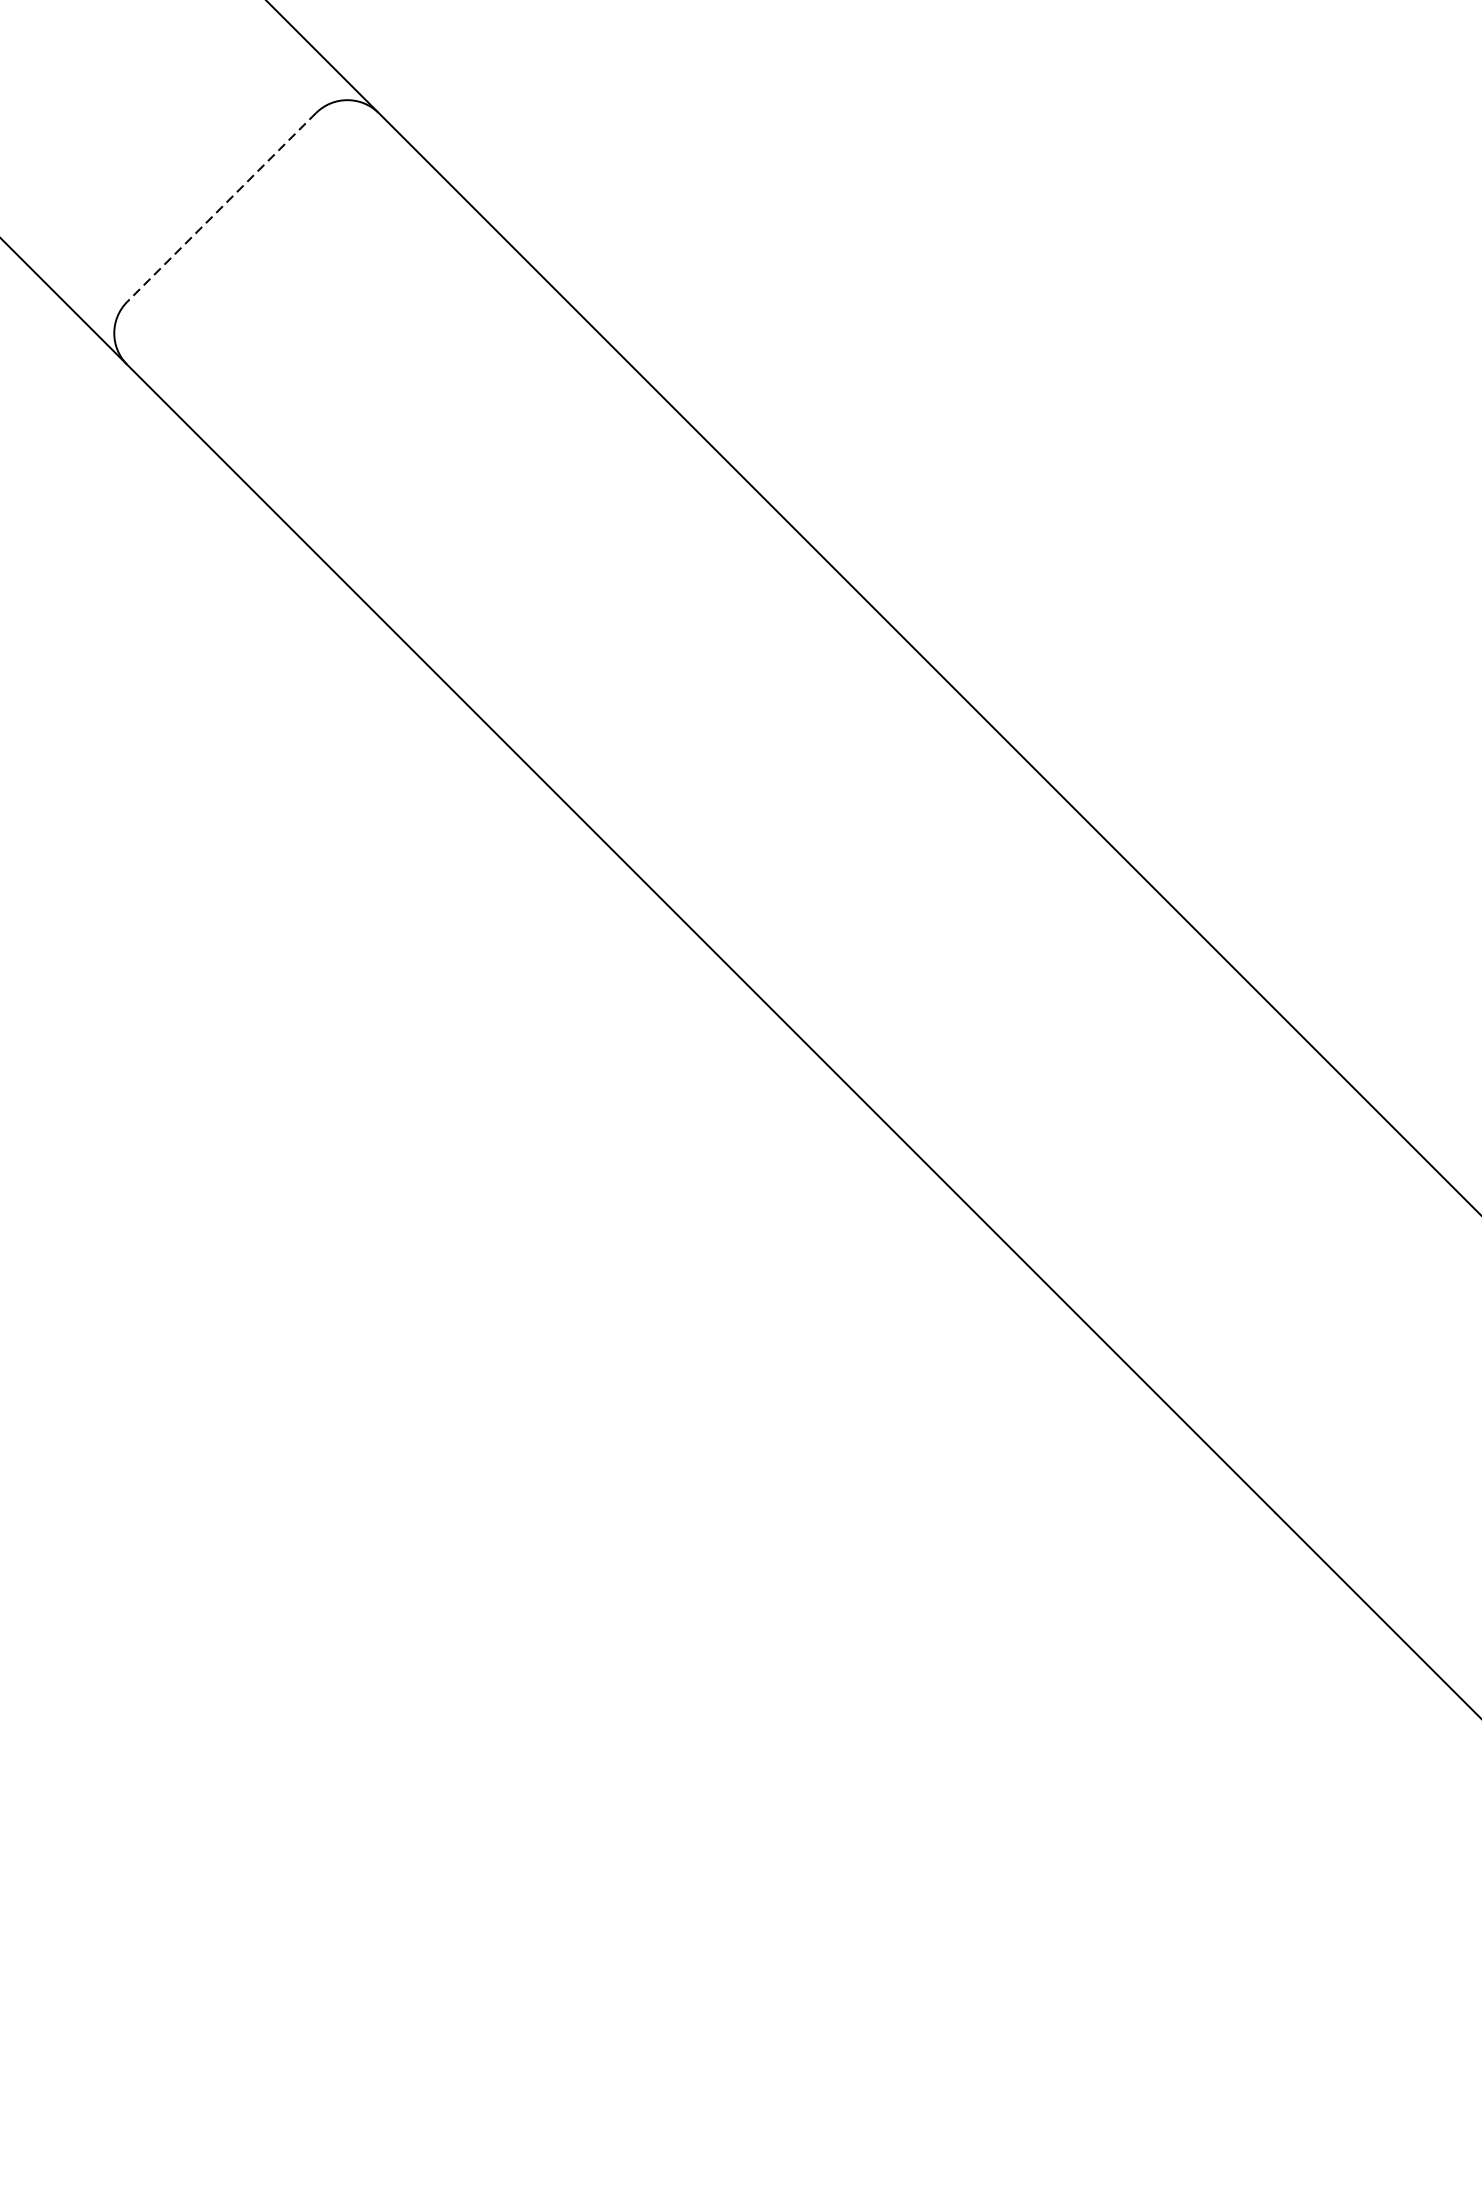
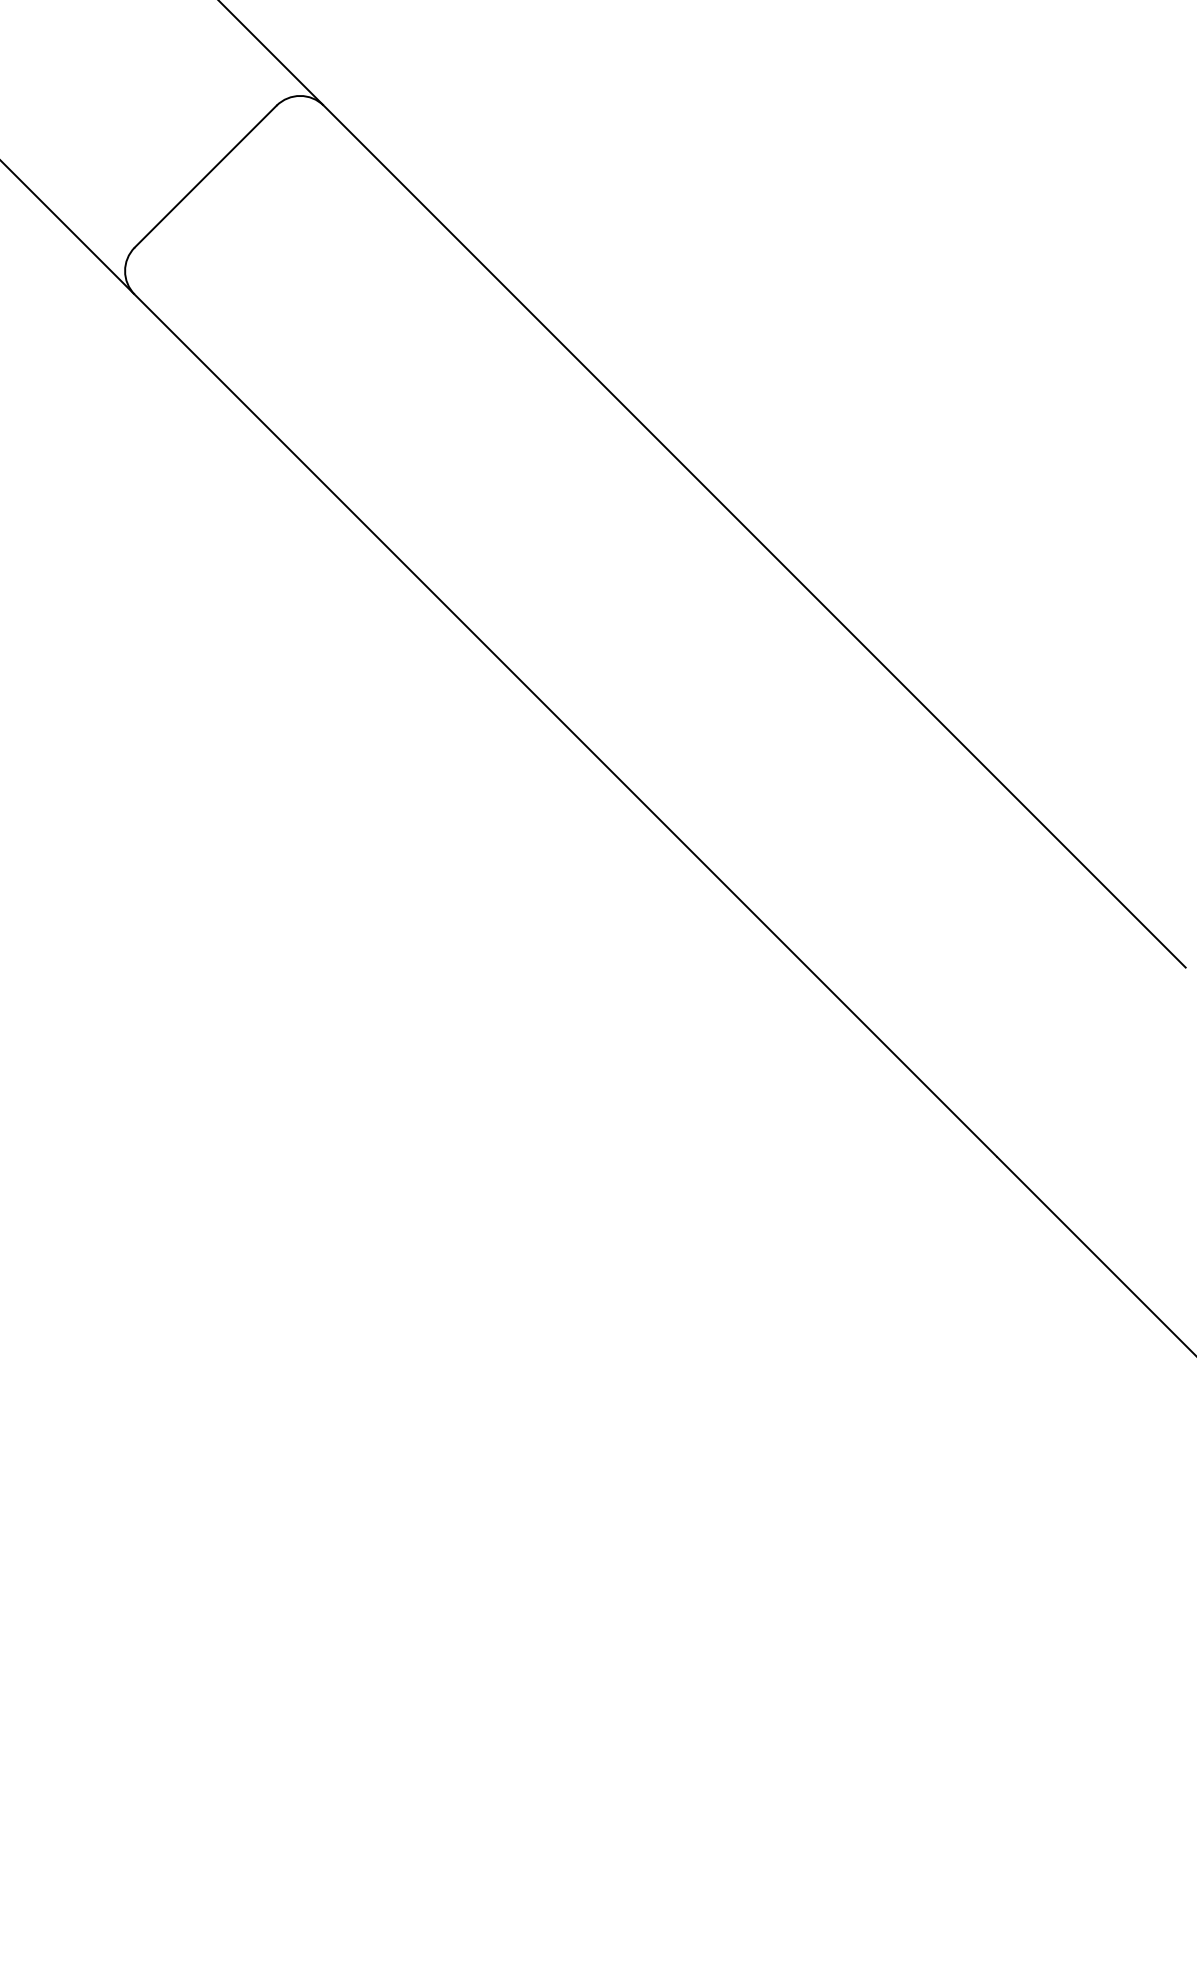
line: (221, 207) -> (205, 176), dashed -> solid

